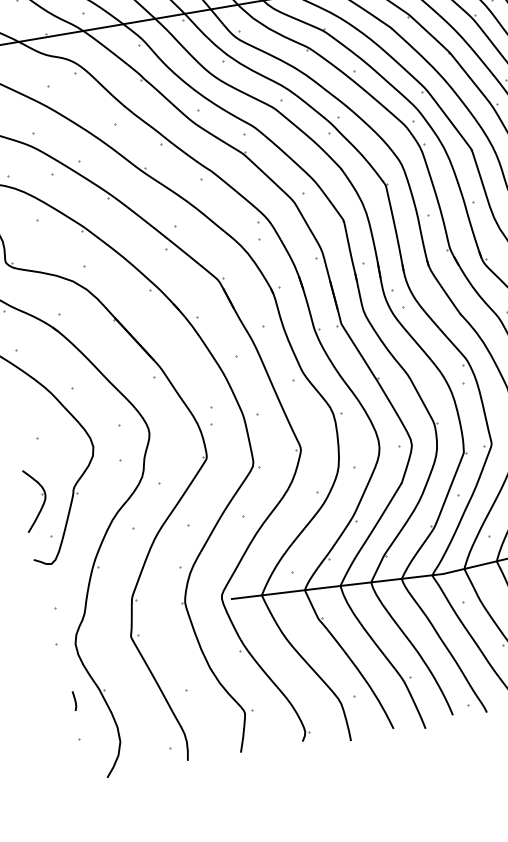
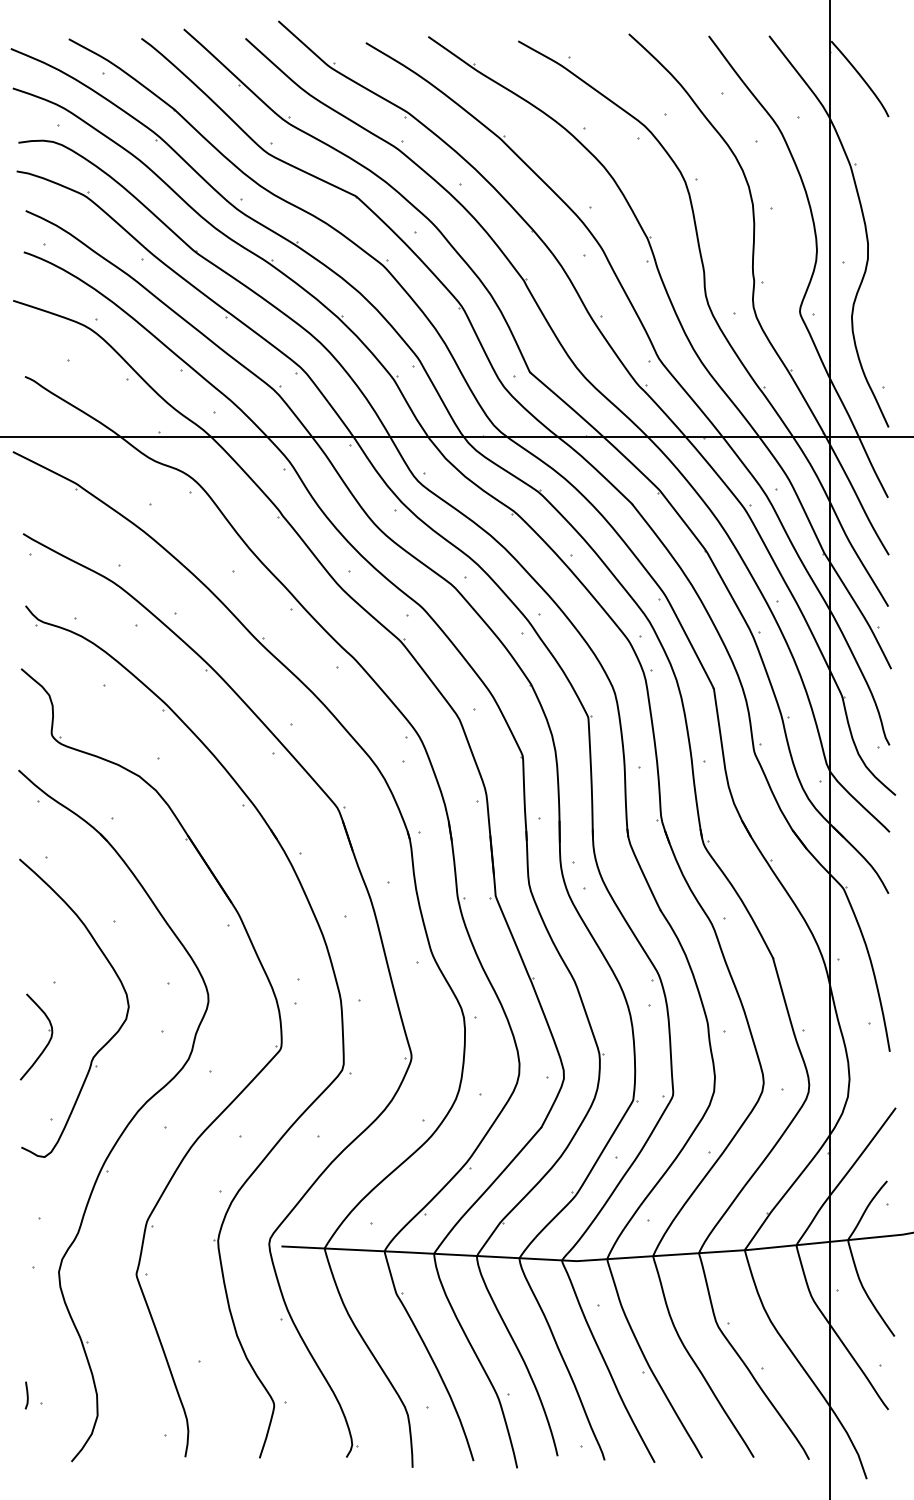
part: (42, 504) -> (46, 1044), moved
line: (74, 701) -> (26, 1395), moved

